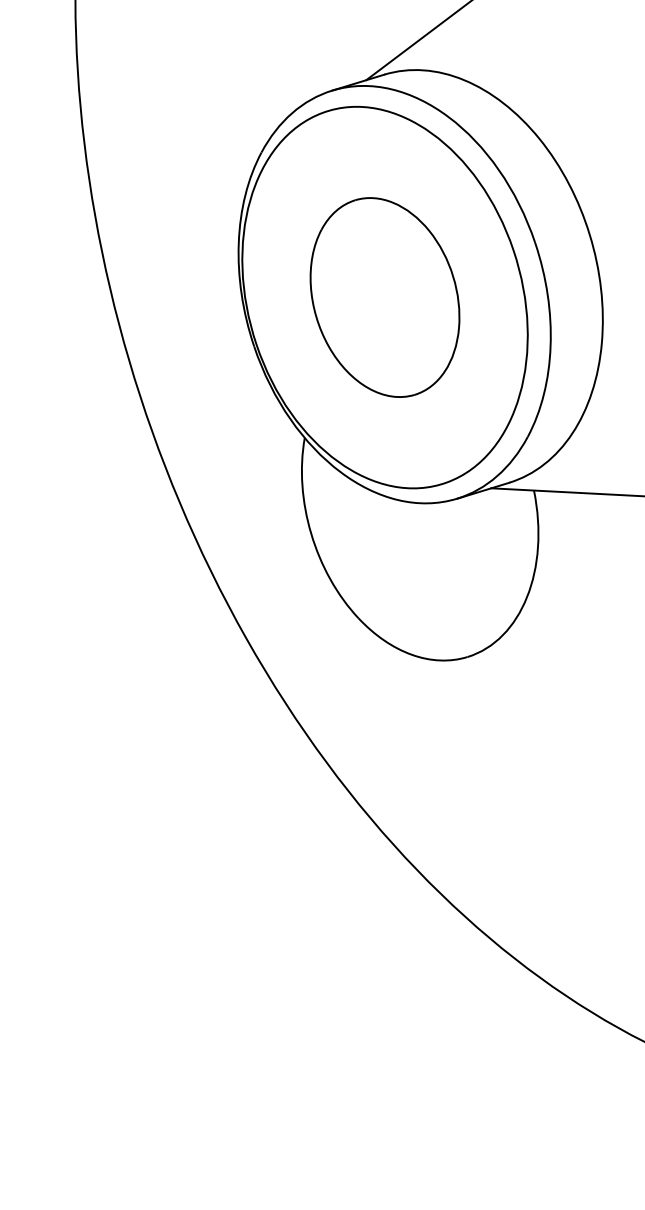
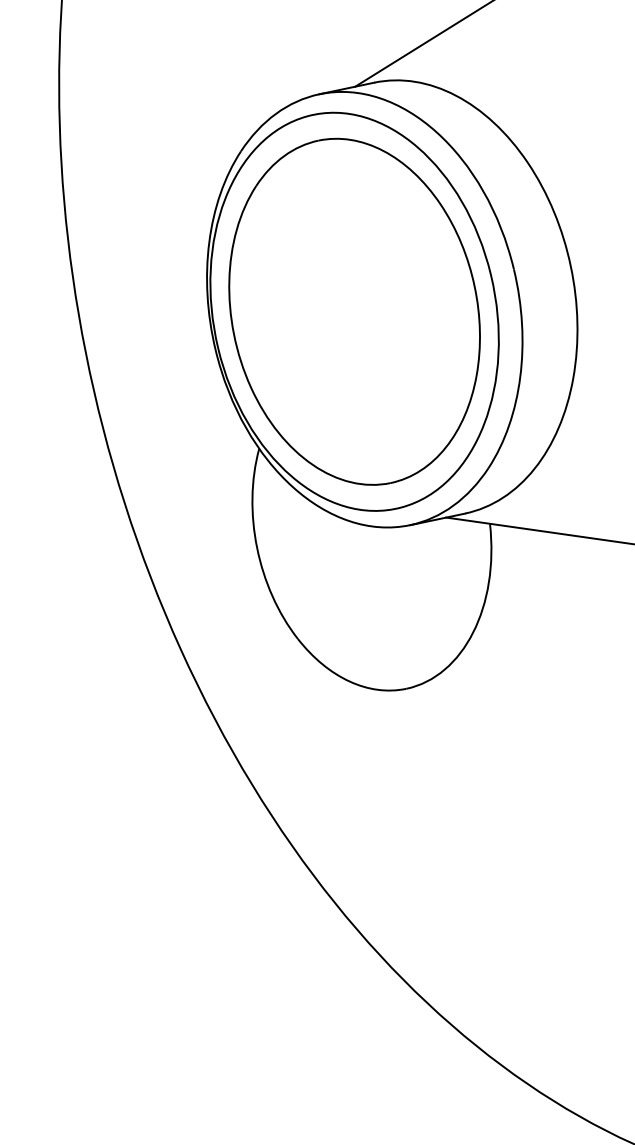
part: (384, 297) -> (354, 311), size x1.67

